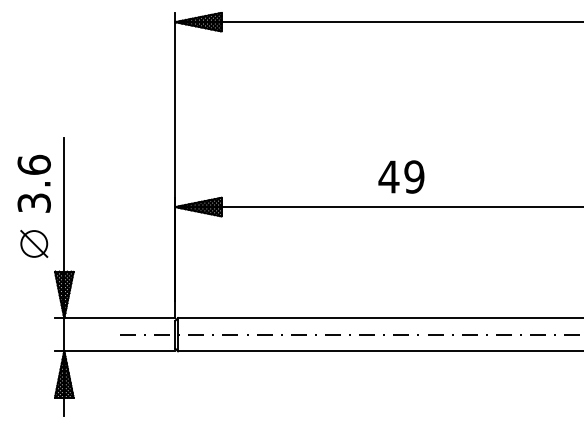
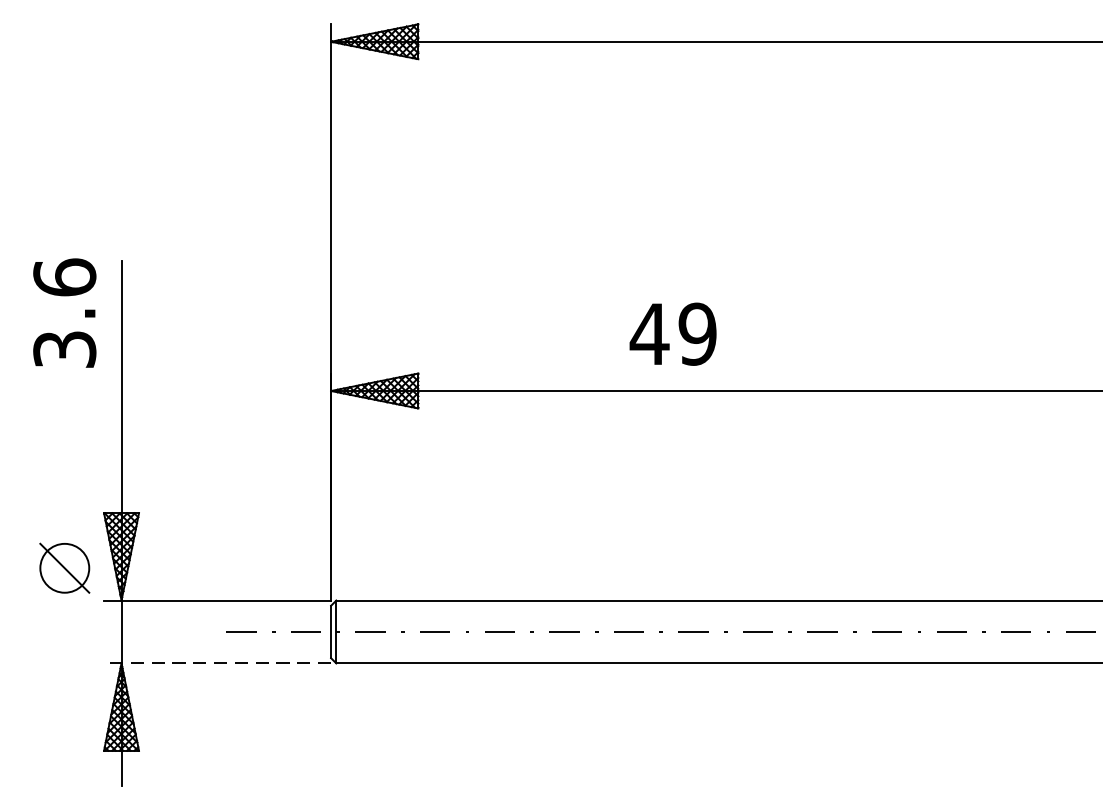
text: (401, 176) -> (673, 333), moved
text: (33, 183) -> (63, 312), moved
part: (34, 243) -> (65, 567), moved
line: (114, 351) -> (216, 663), solid -> dashed

